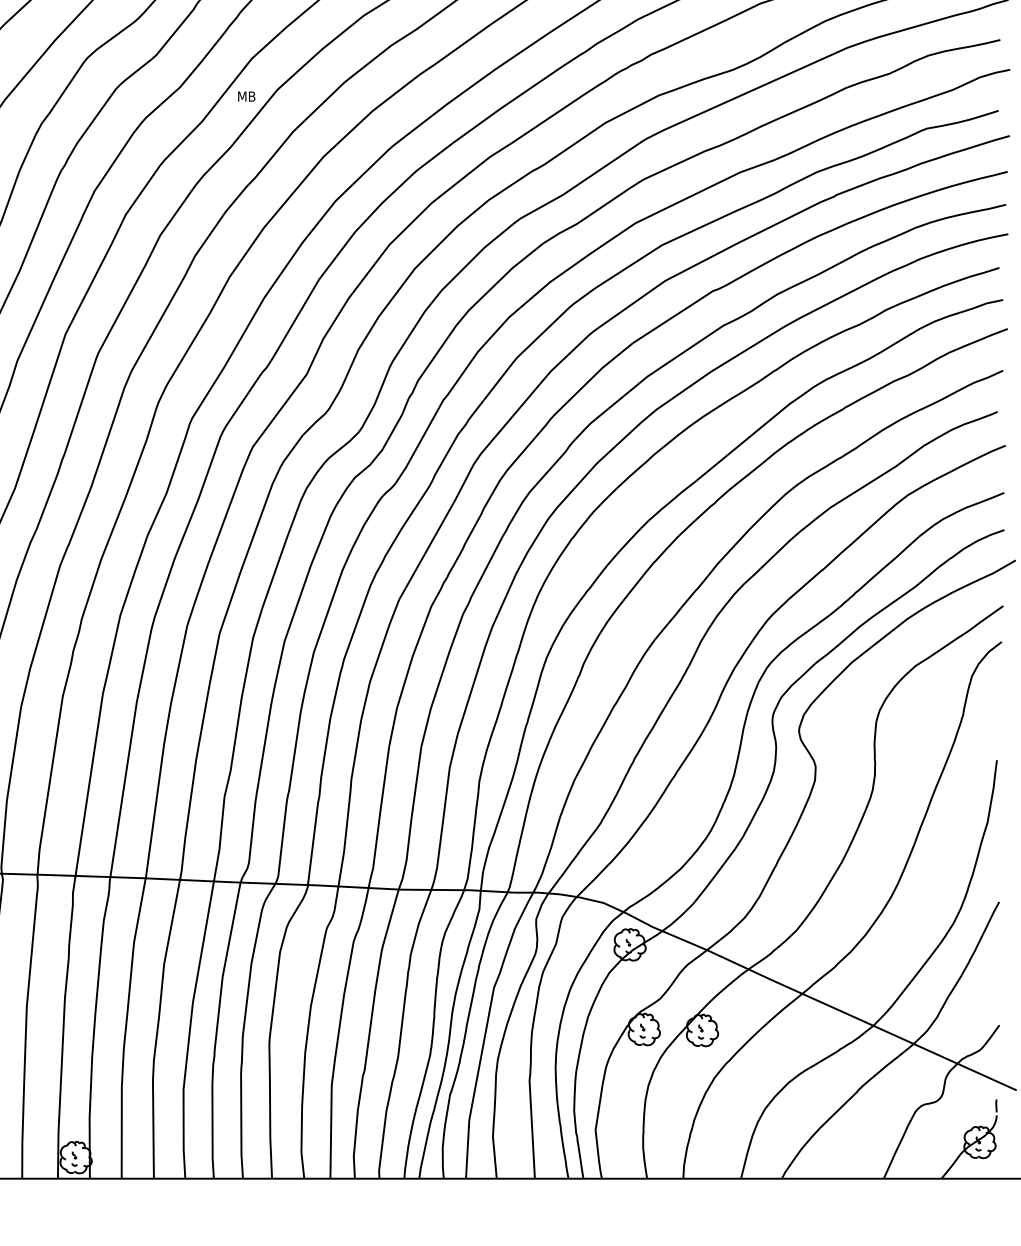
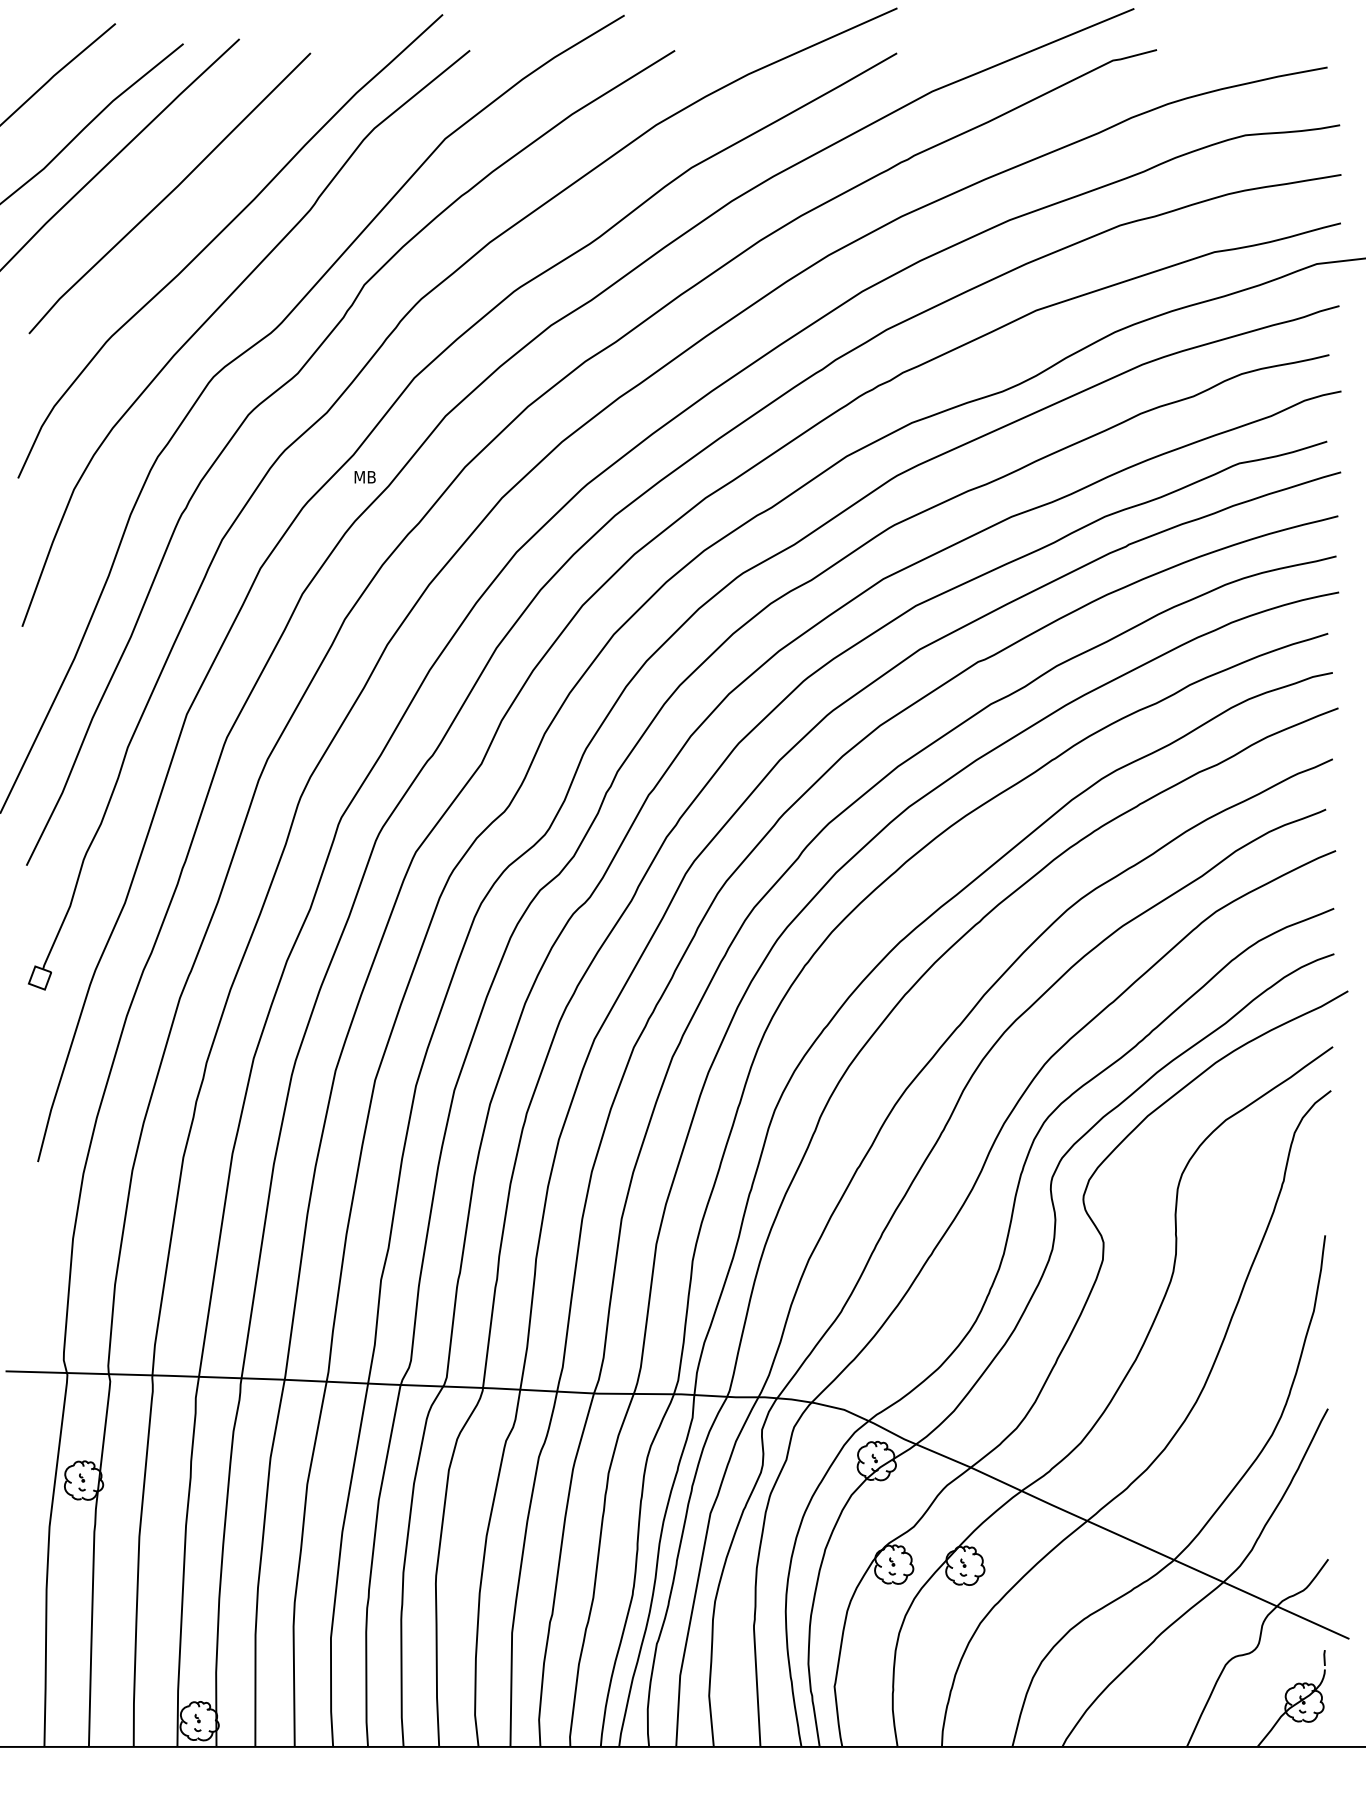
text: (246, 96) -> (364, 477), moved

